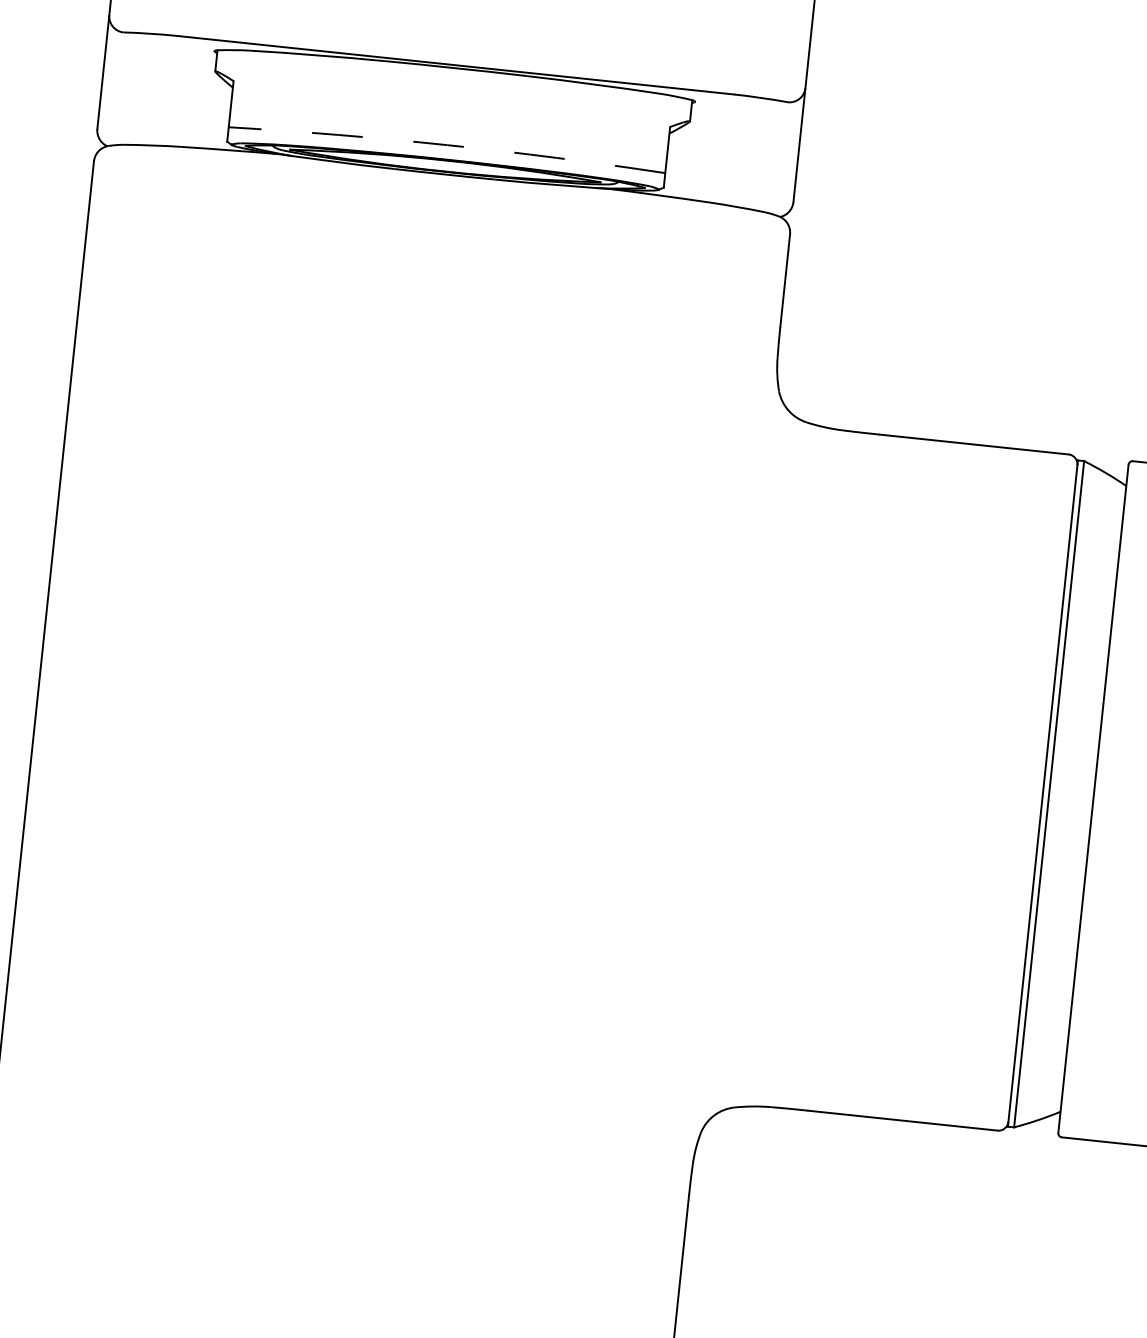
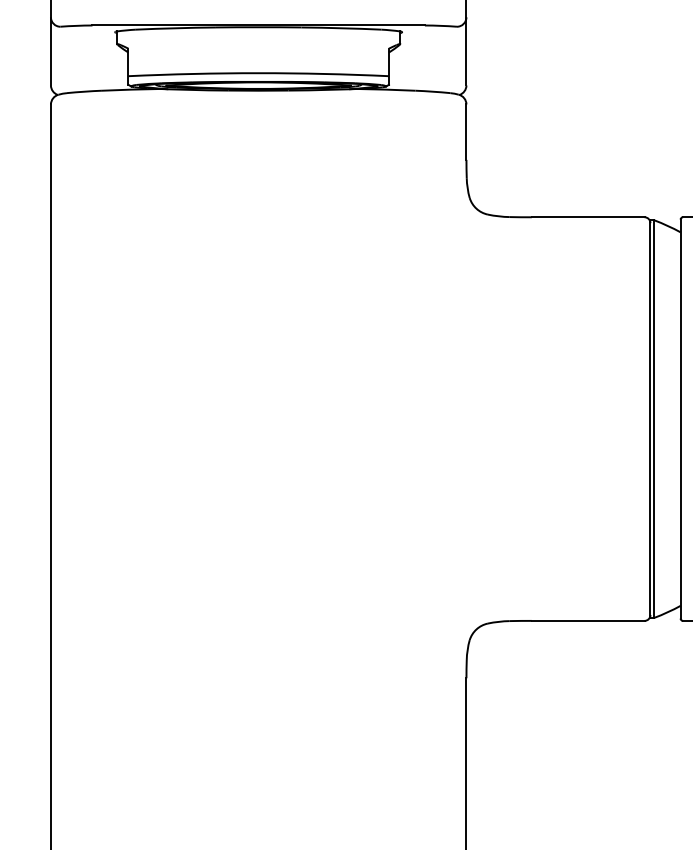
arc: (447, 145) -> (258, 73), dashed -> solid

